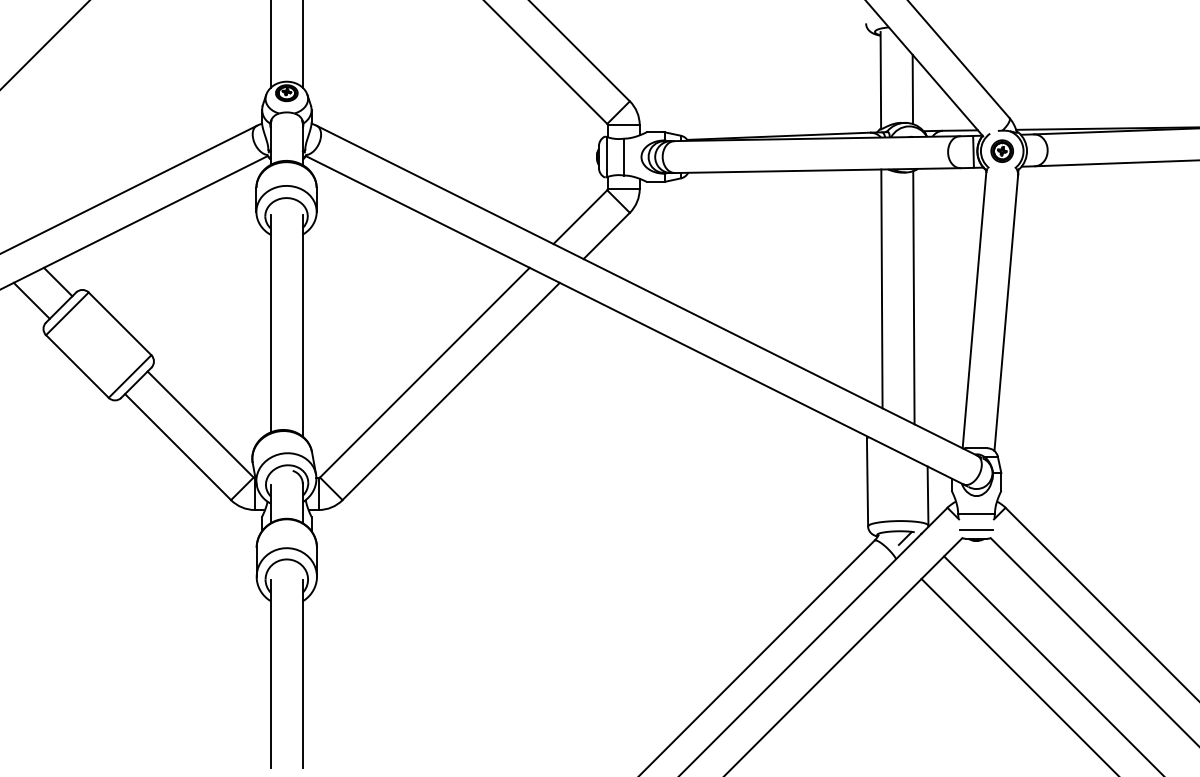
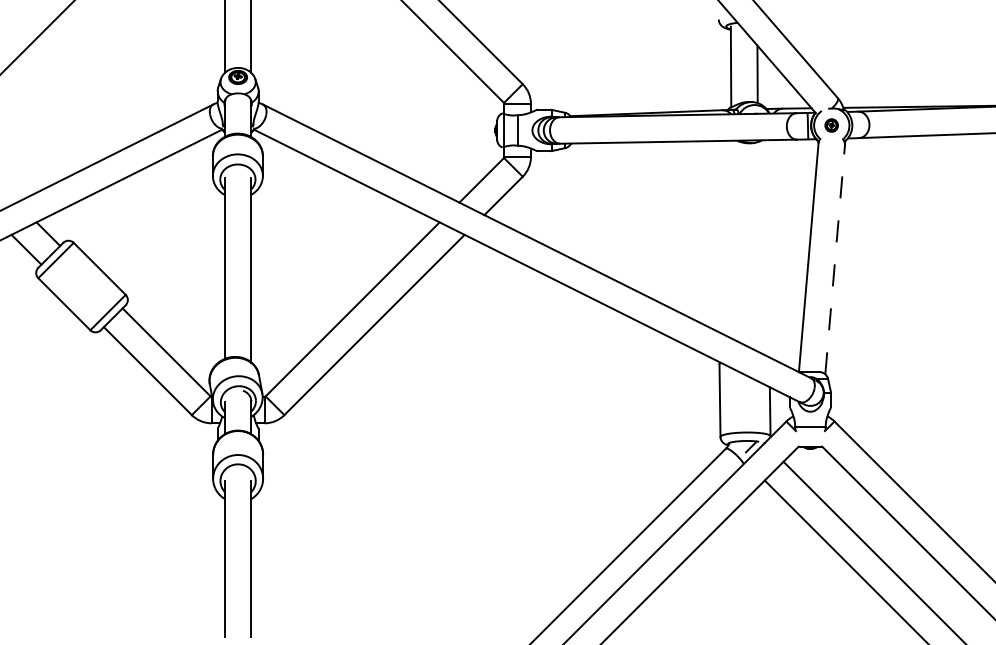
part: (1001, 150) -> (831, 125), size x0.7
line: (881, 288) -> (731, 239), removed
line: (913, 297) -> (758, 246), removed
line: (1006, 312) -> (835, 259), solid -> dashed
line: (976, 530) -> (810, 440), removed

